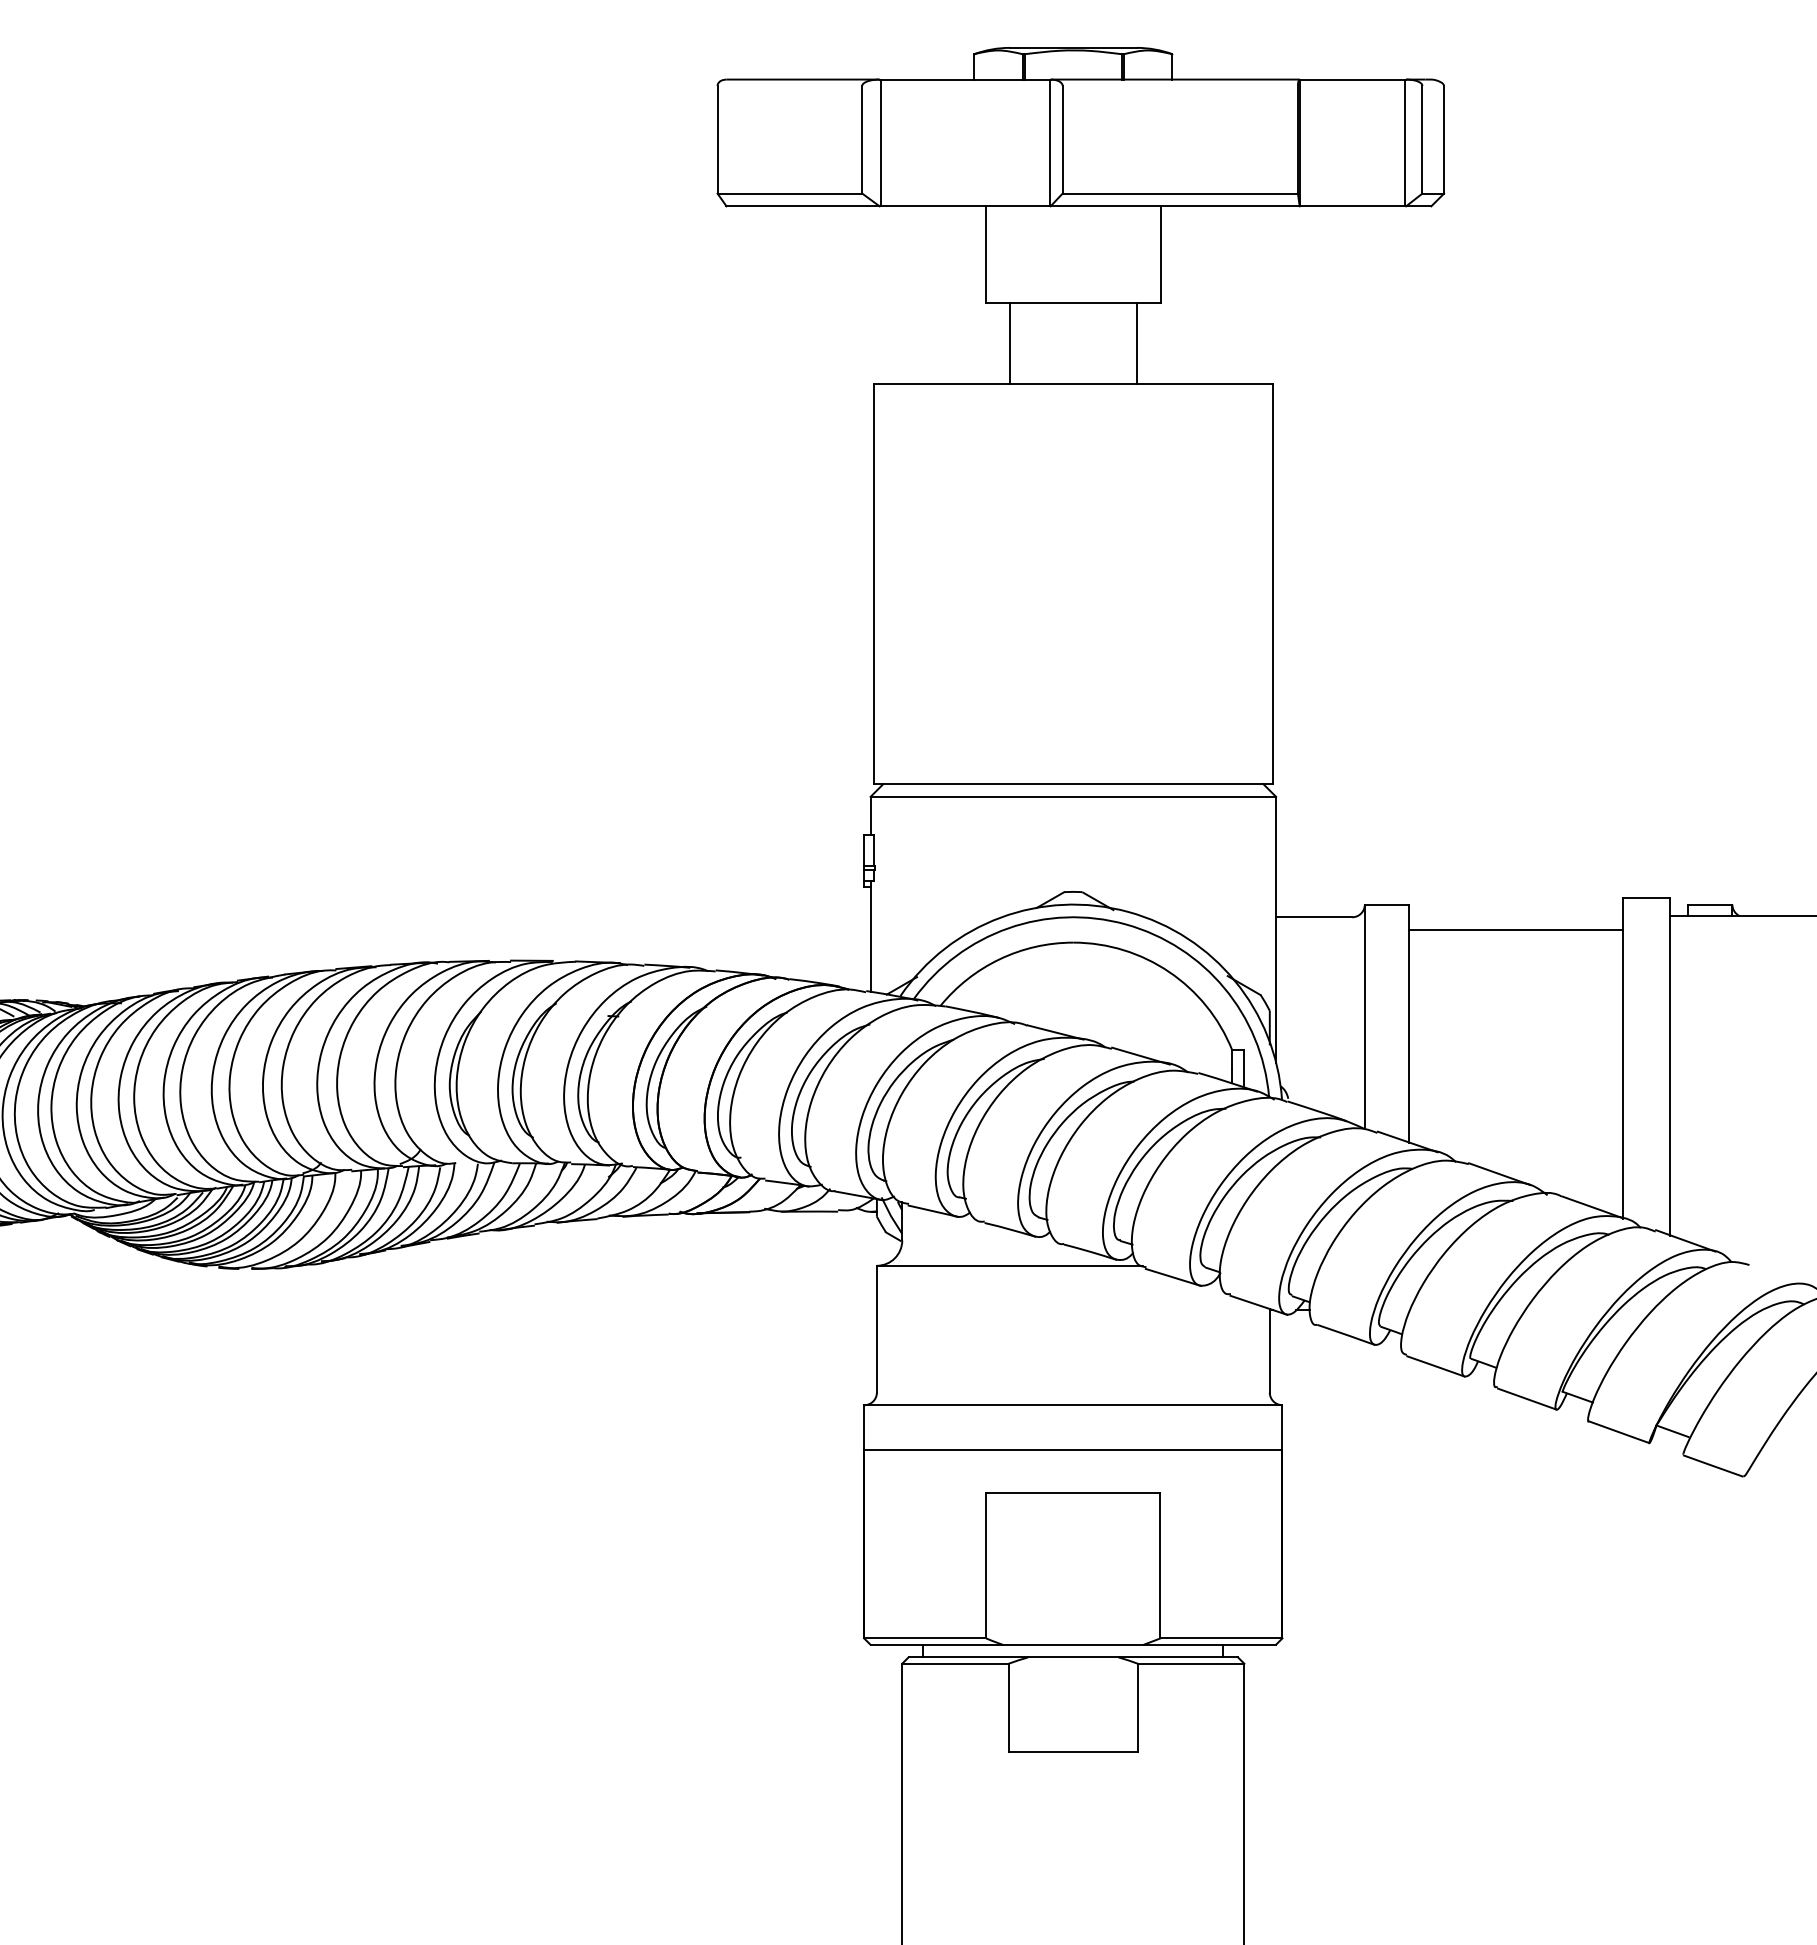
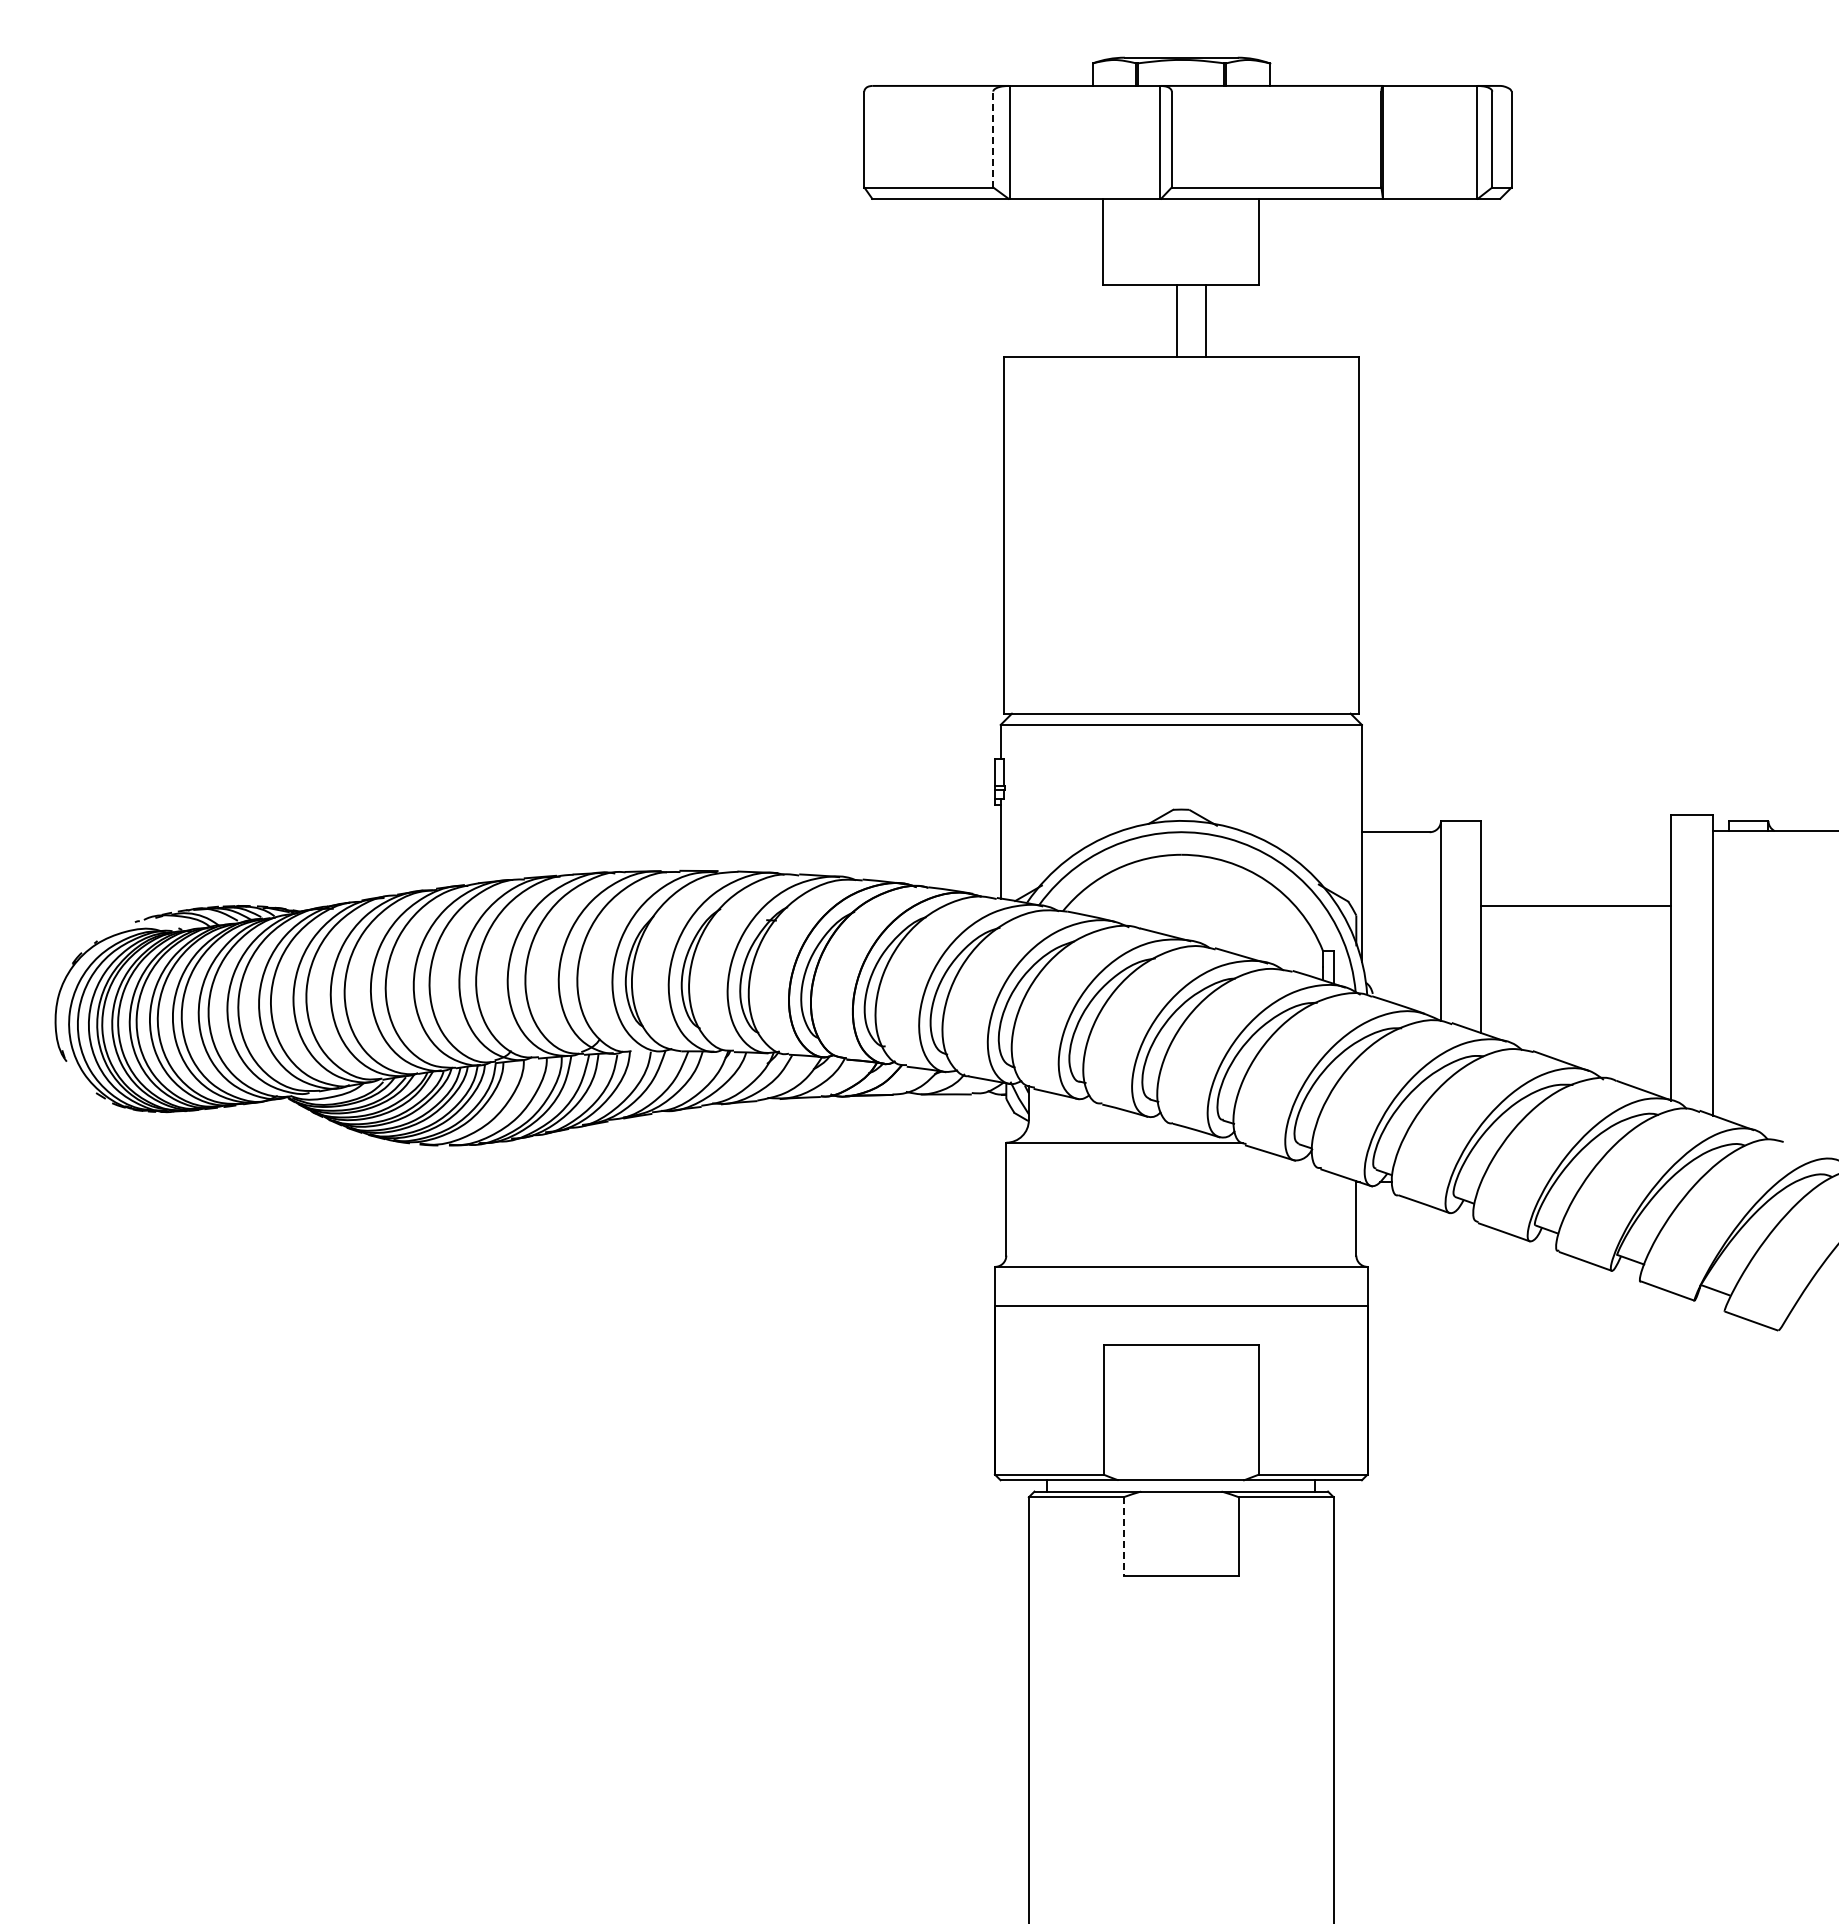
line: (862, 139) -> (993, 139), solid -> dashed
line: (1009, 342) -> (1205, 320), moved
line: (1136, 342) -> (1176, 320), moved
line: (1515, 929) -> (1575, 905), moved
line: (1008, 1707) -> (1123, 1536), solid -> dashed

